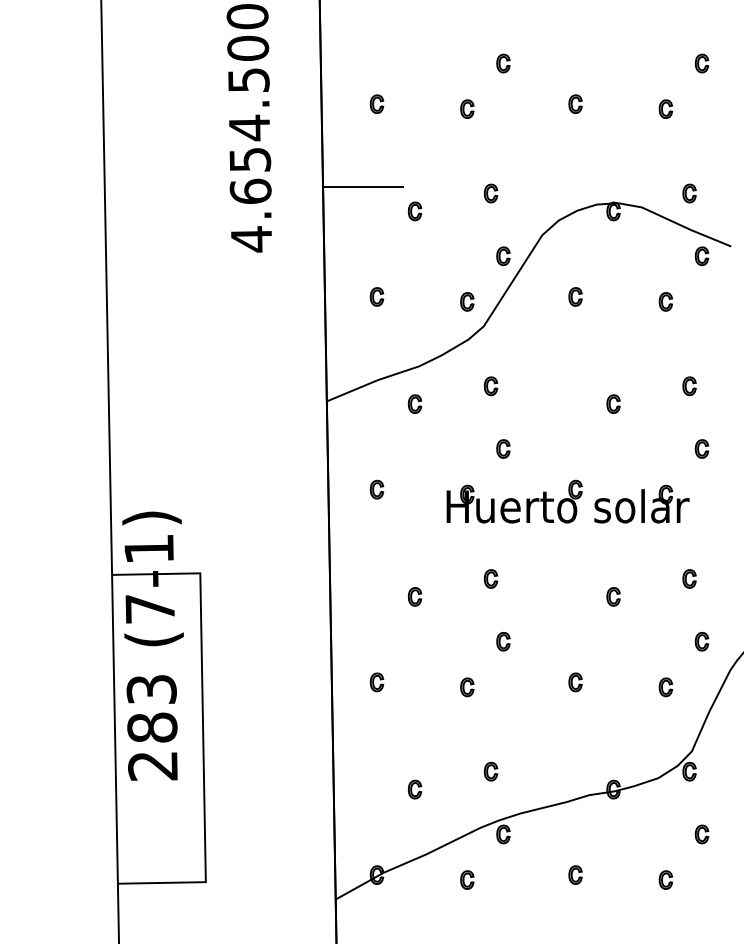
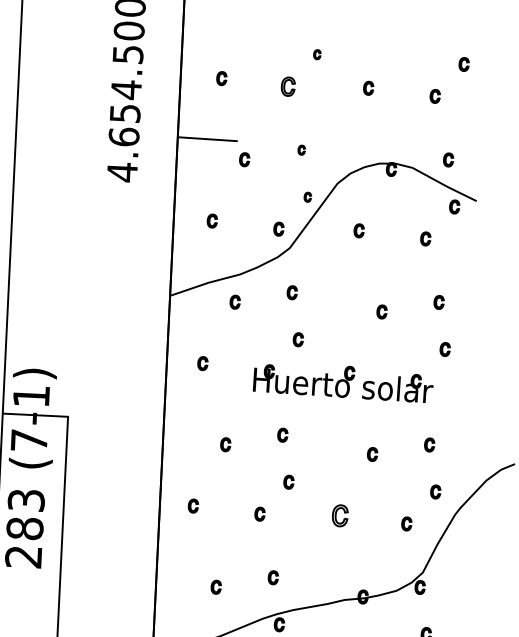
part: (503, 63) -> (317, 54), size x0.7
part: (467, 108) -> (288, 86), size x1.4
part: (490, 193) -> (301, 150), size x0.7
part: (503, 256) -> (307, 197), size x0.7
part: (575, 682) -> (340, 515), size x1.6

